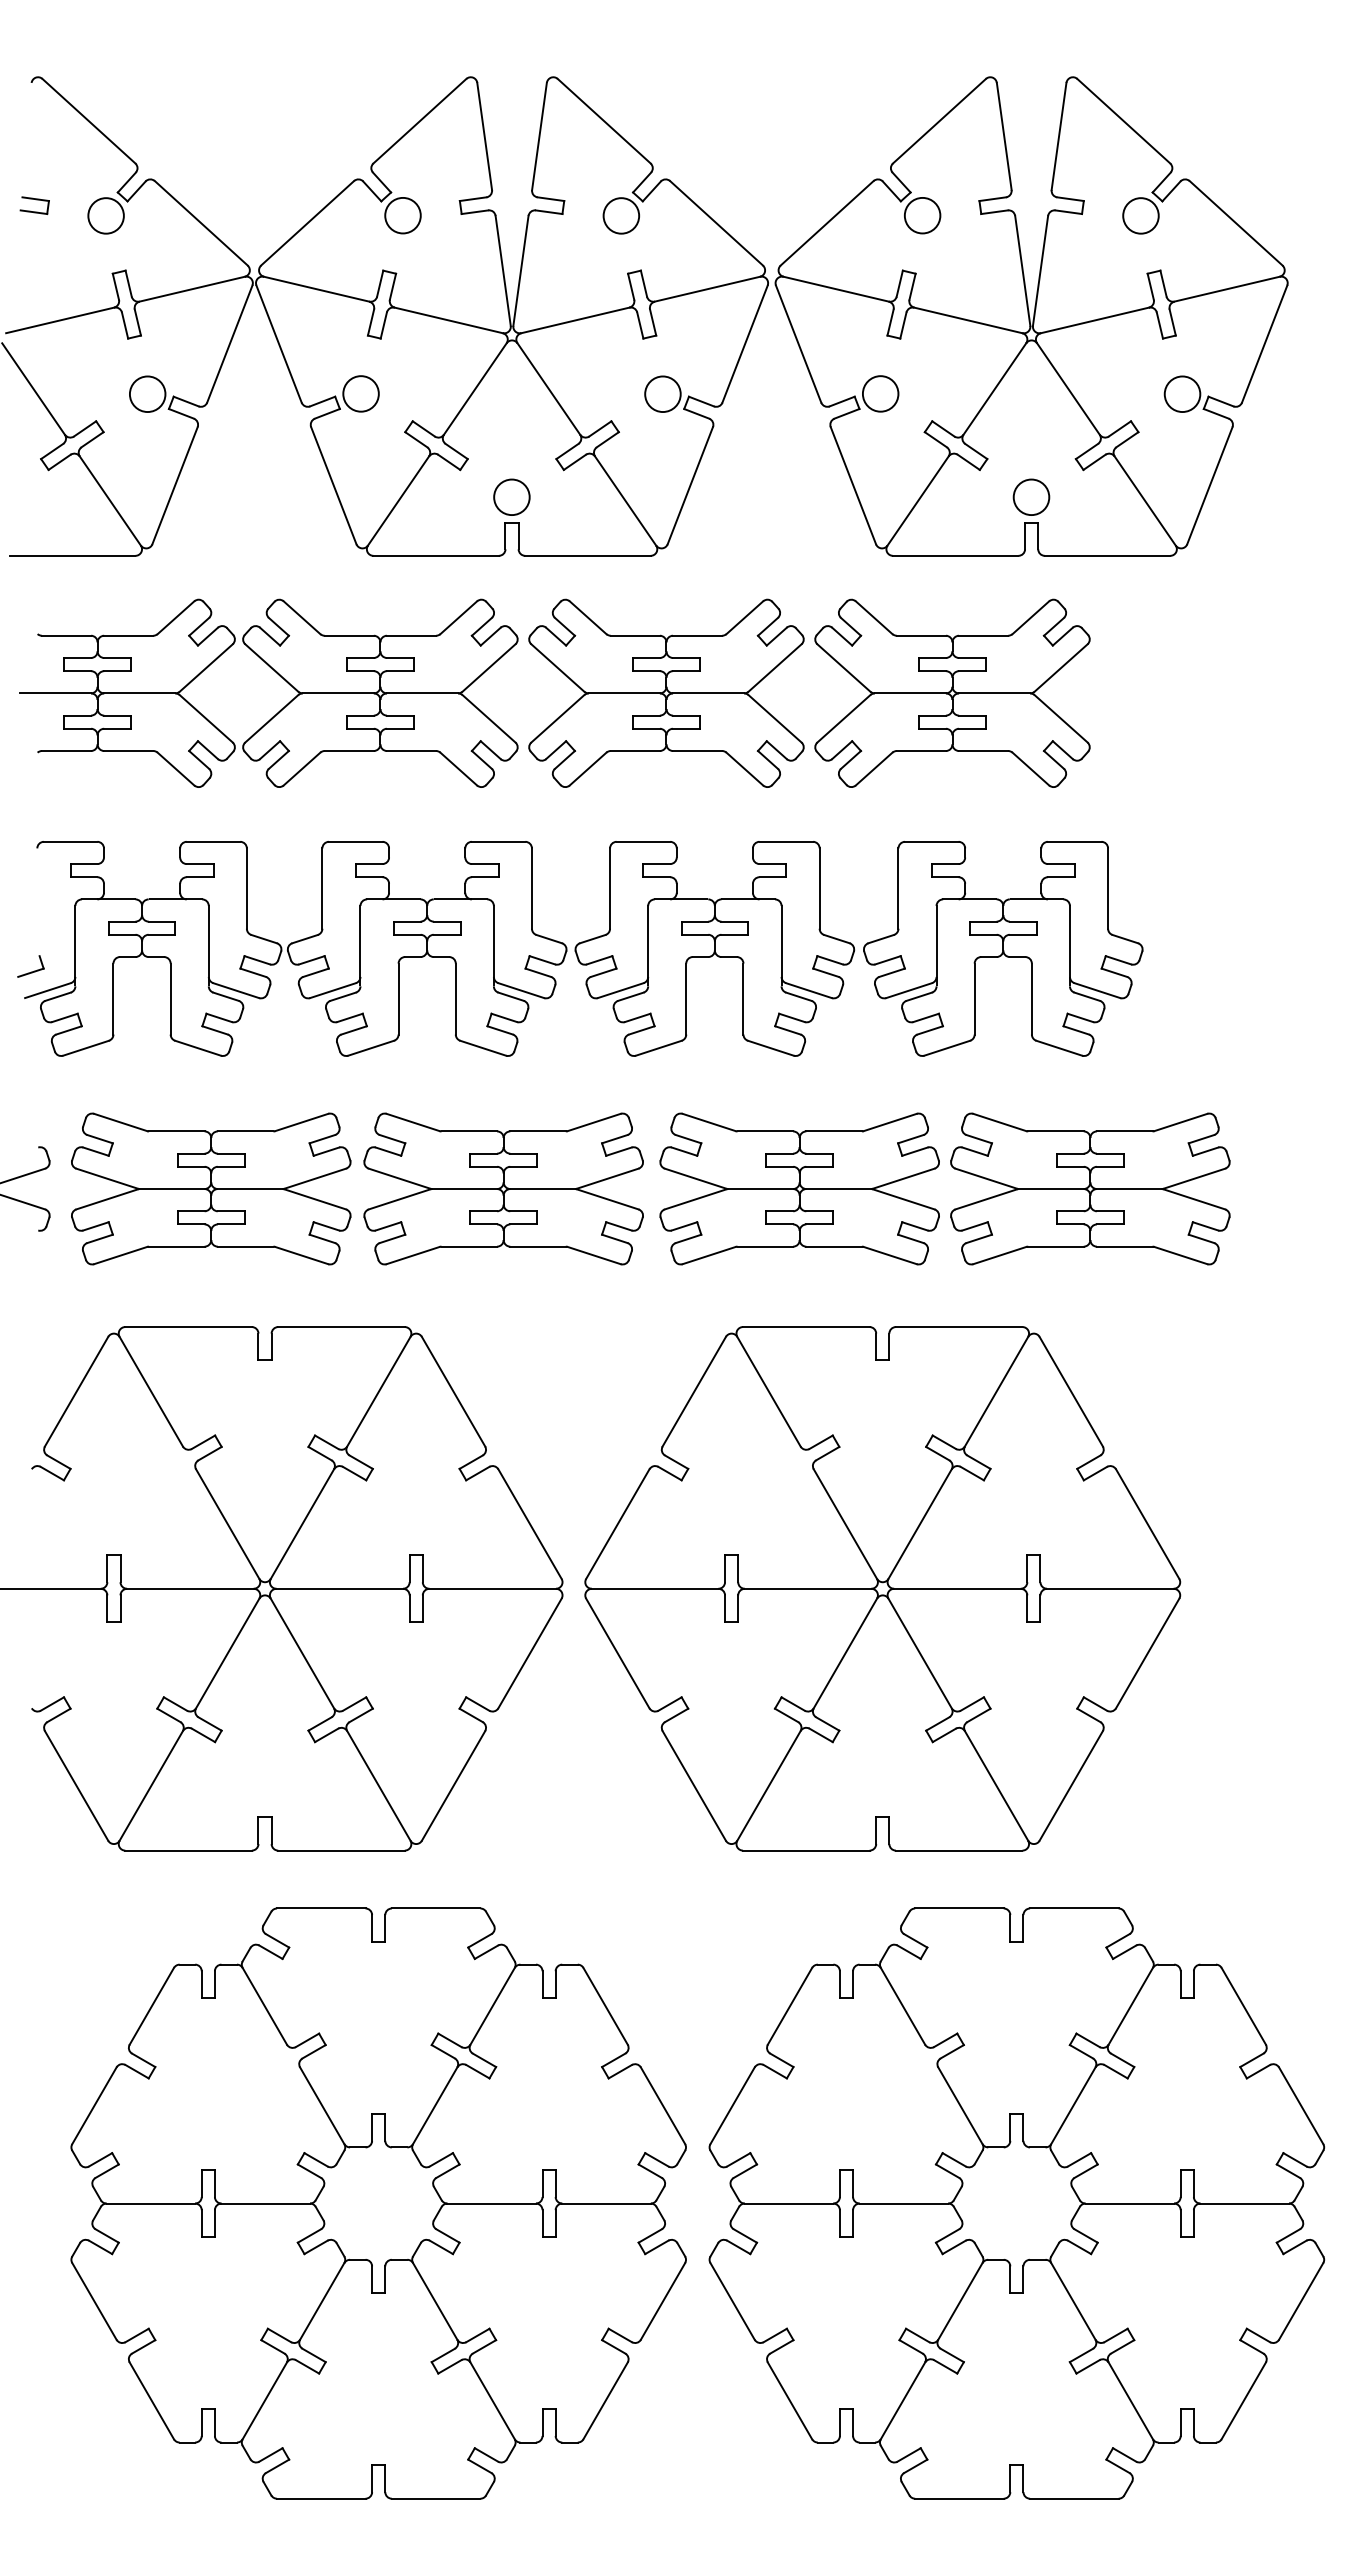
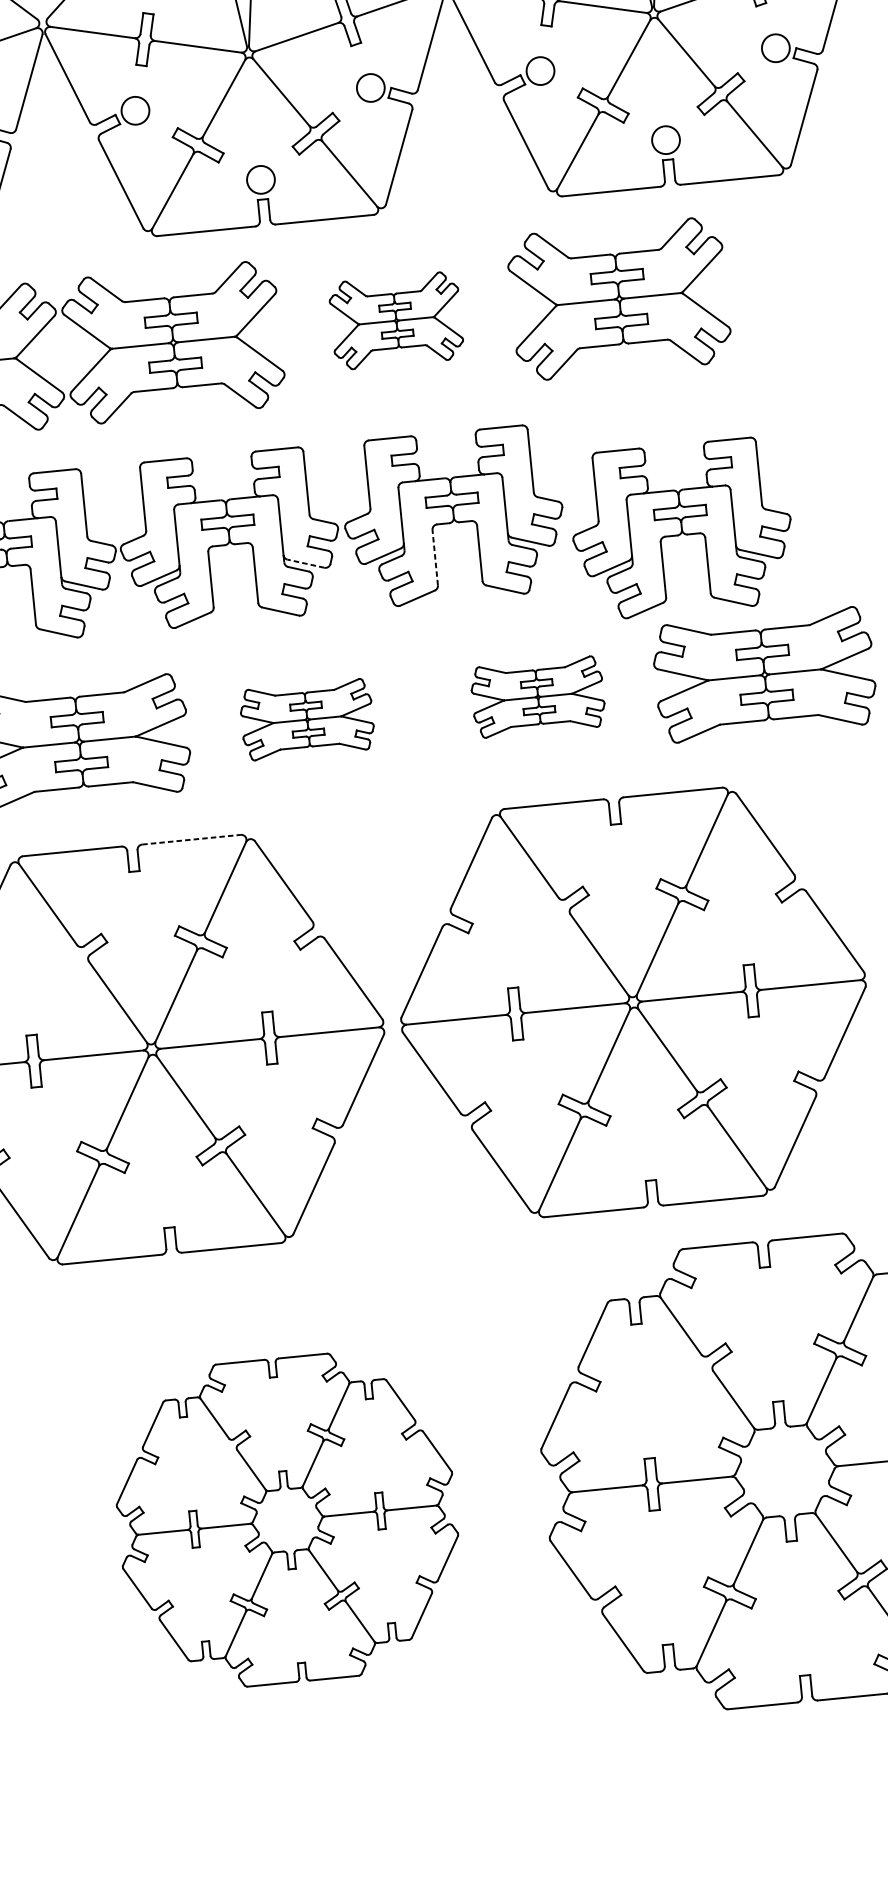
part: (666, 692) -> (396, 320), size x0.6
part: (1003, 948) -> (682, 528), moved
line: (520, 990) -> (305, 563), solid -> dashed
line: (686, 998) -> (435, 557), solid -> dashed
part: (503, 1188) -> (307, 719), size x0.6
part: (799, 1188) -> (537, 696), size x0.6
line: (342, 1327) -> (192, 840), solid -> dashed
part: (378, 2203) -> (287, 1520), size x0.7

